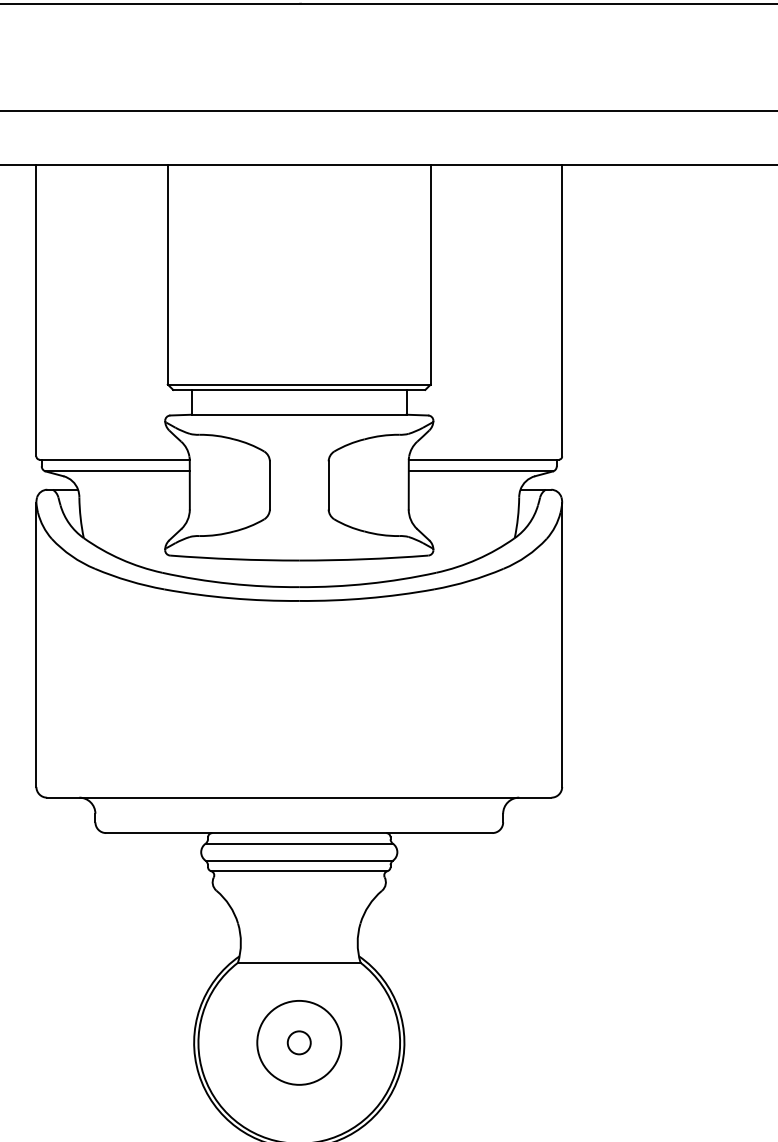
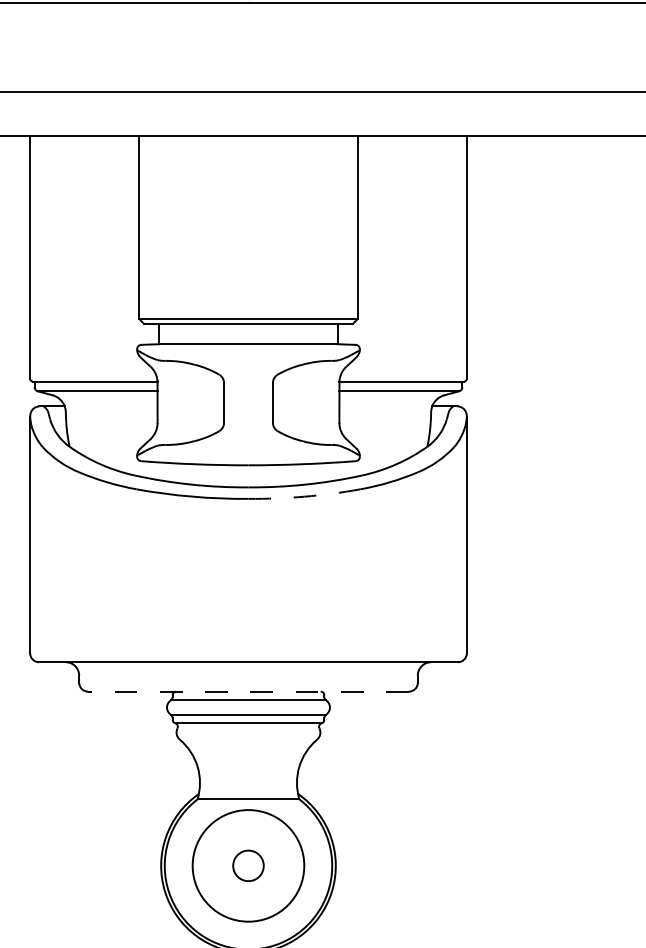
arc: (366, 598) -> (304, 496), solid -> dashed
line: (299, 832) -> (248, 691), solid -> dashed
circle: (299, 1042) -> (248, 865), size x1.6
circle: (299, 1042) -> (248, 865), size x1.6

